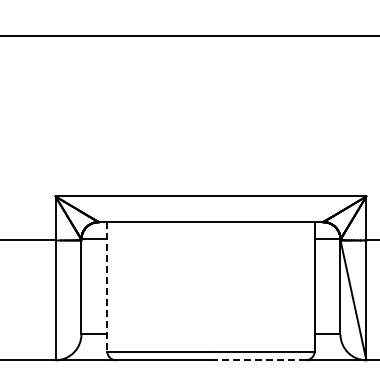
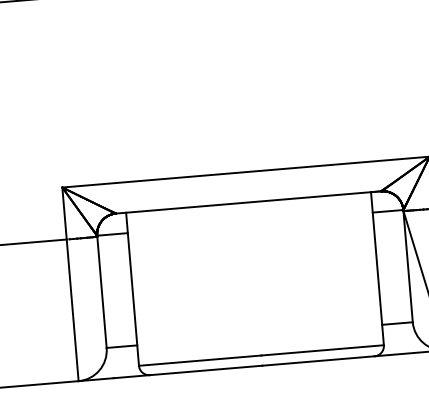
line: (107, 286) -> (132, 288), dashed -> solid
line: (257, 360) -> (317, 361), dashed -> solid

